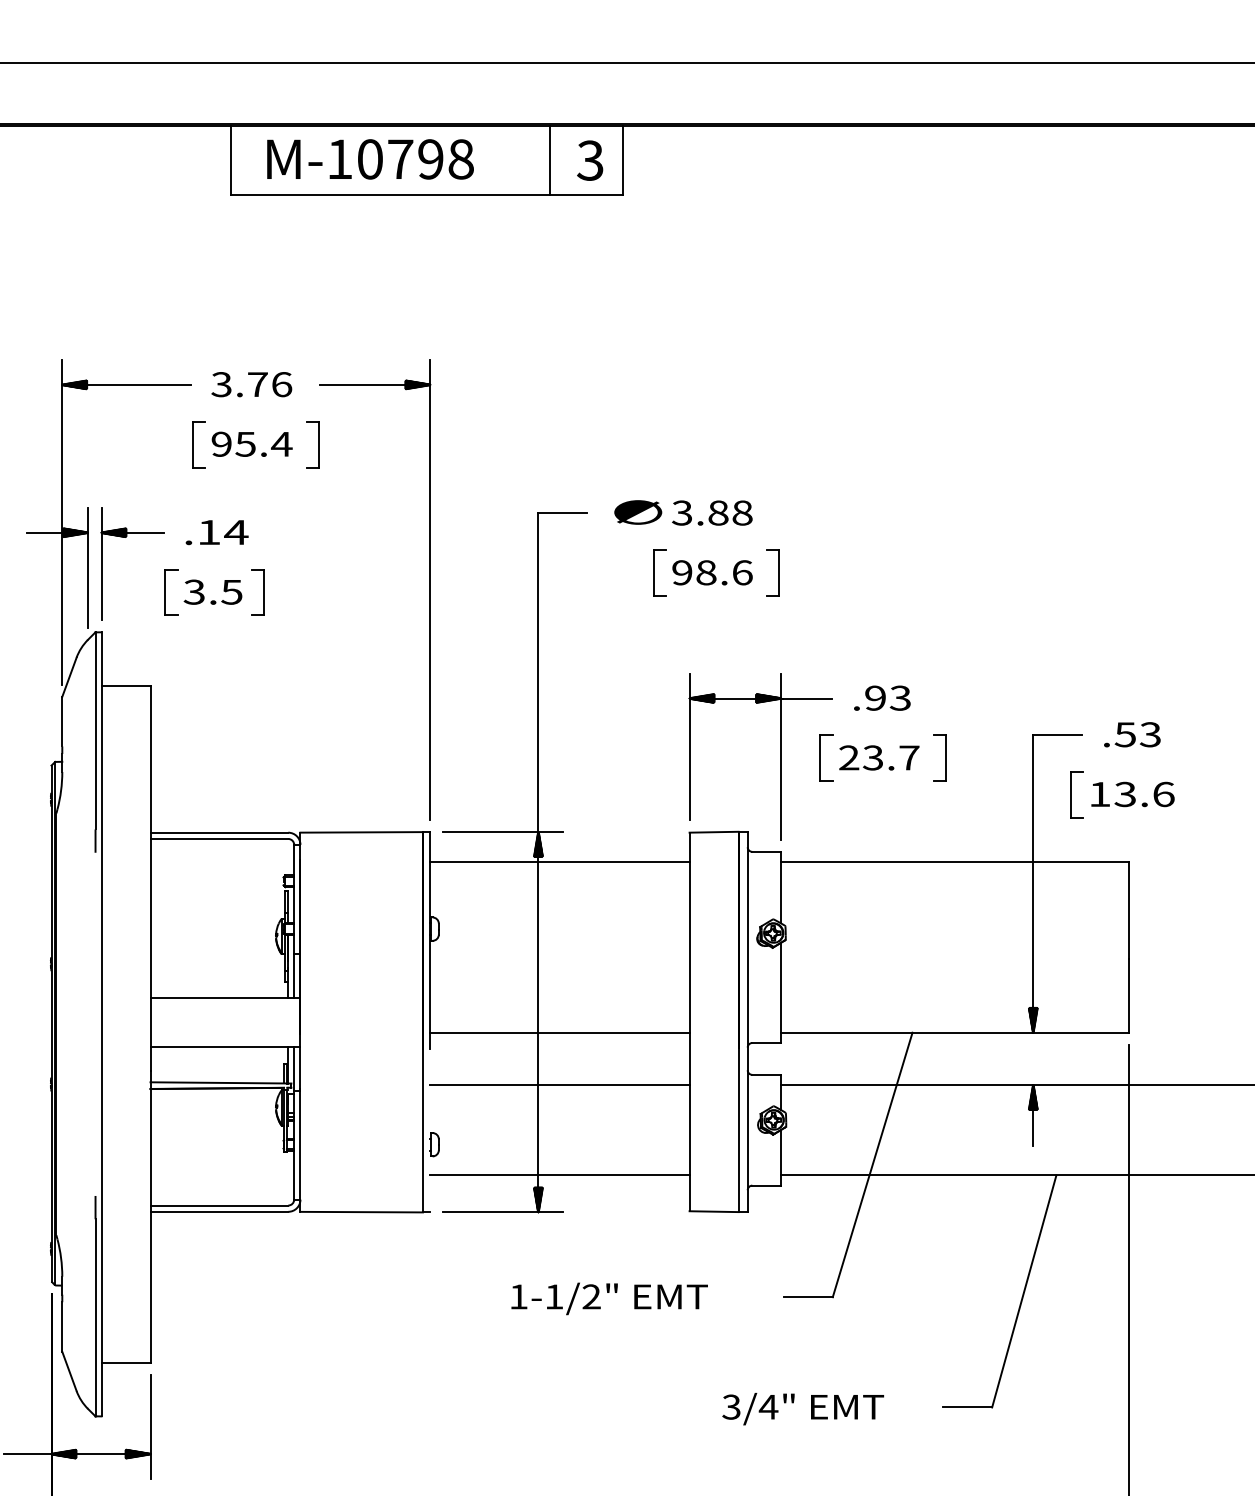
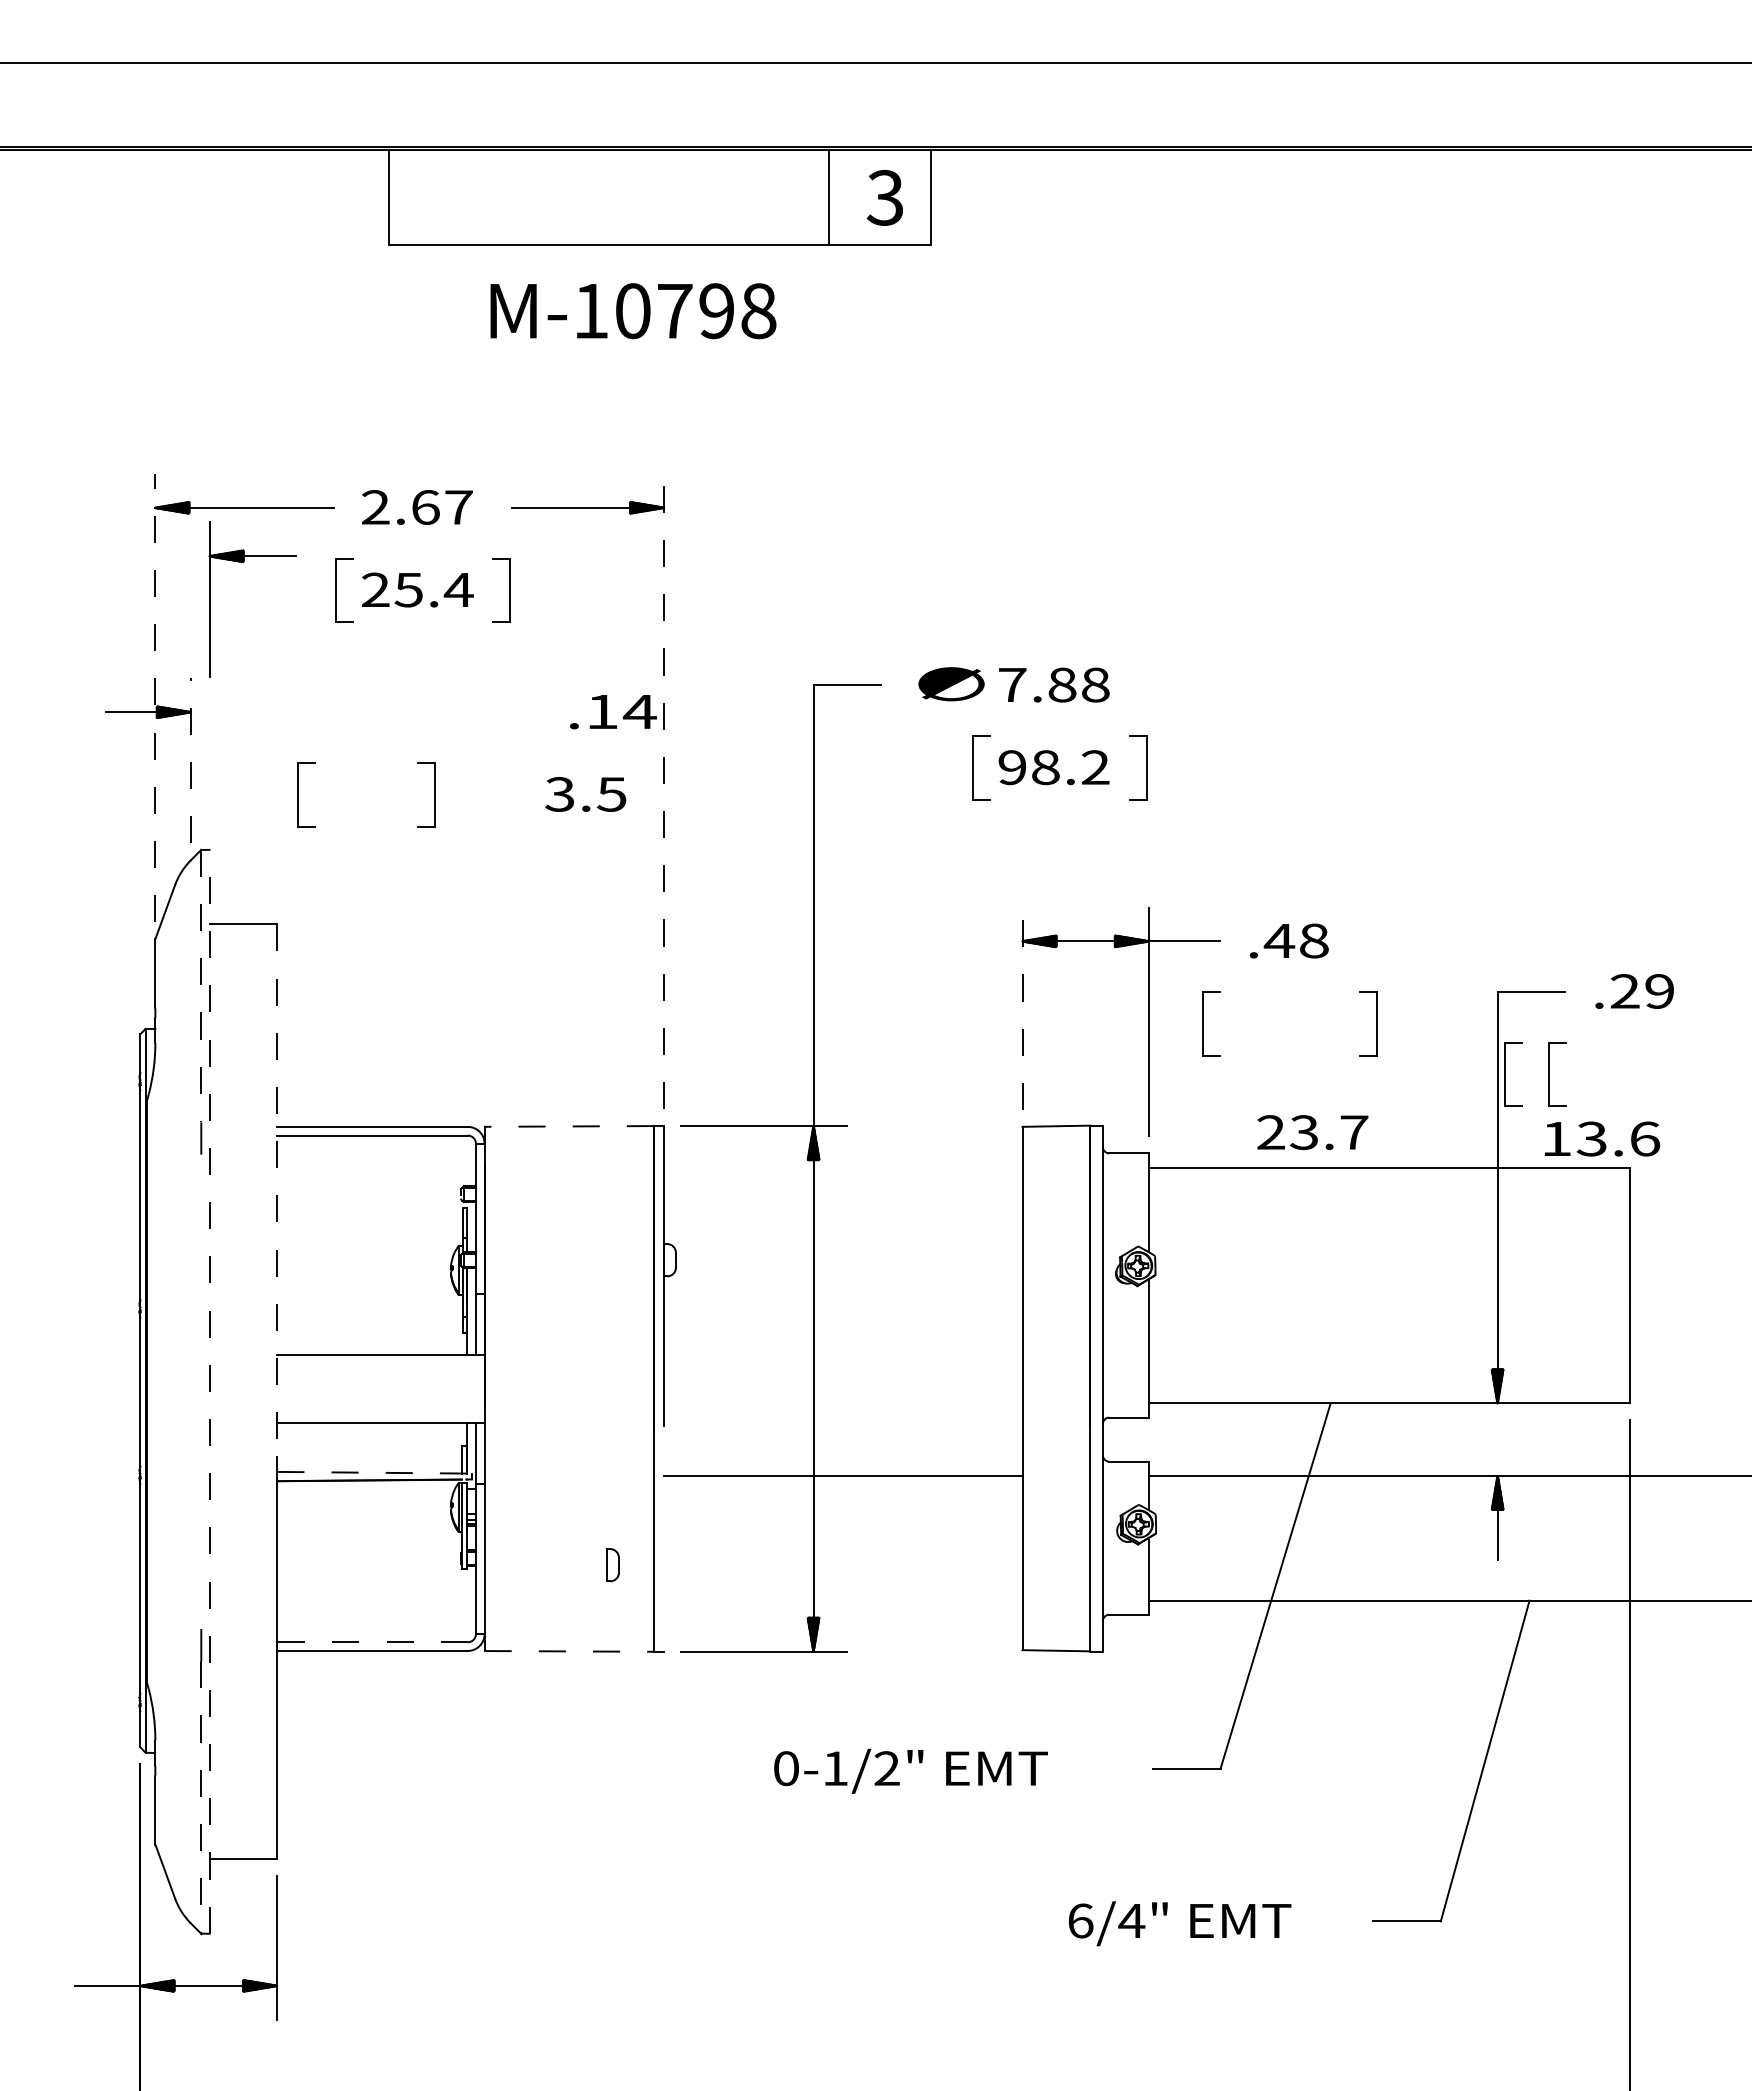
text: (370, 159) -> (633, 311), moved
text: (251, 384) -> (417, 507), 3.76 -> 2.67
text: (221, 444) -> (375, 590), 95.4 -> 25.4
text: (682, 512) -> (1012, 684), 3.88 -> 7.88
line: (62, 522) -> (155, 697), solid -> dashed
text: (217, 532) -> (613, 712), moved
part: (126, 537) -> (243, 562), moved
line: (87, 567) -> (190, 760), solid -> dashed
text: (742, 572) -> (1095, 767), 98.6 -> 98.2
line: (430, 590) -> (664, 791), solid -> dashed
text: (212, 592) -> (585, 794), moved
text: (887, 697) -> (1295, 940), .93 -> .48
line: (95, 731) -> (201, 986), solid -> dashed
text: (1137, 734) -> (1641, 991), .53 -> .29
line: (689, 747) -> (1022, 1008), solid -> dashed
text: (879, 757) -> (1312, 1132), moved
part: (1038, 794) -> (1505, 1074), added
text: (1133, 794) -> (1602, 1138), moved
line: (361, 832) -> (569, 1126), solid -> dashed
line: (560, 862) -> (843, 1167), removed
line: (150, 879) -> (277, 1191), solid -> dashed
line: (101, 1024) -> (209, 1391), solid -> dashed
line: (560, 1032) -> (843, 1403), removed
line: (221, 1082) -> (375, 1472), solid -> dashed
part: (434, 1144) -> (612, 1565), moved
line: (560, 1175) -> (843, 1600), removed
line: (219, 1205) -> (372, 1642), solid -> dashed
line: (361, 1212) -> (569, 1651), solid -> dashed
text: (518, 1296) -> (786, 1768), 1-1/2" -> 0-1/2"
line: (95, 1318) -> (201, 1798), solid -> dashed
text: (731, 1406) -> (1080, 1920), 3/4" -> 6/4"

